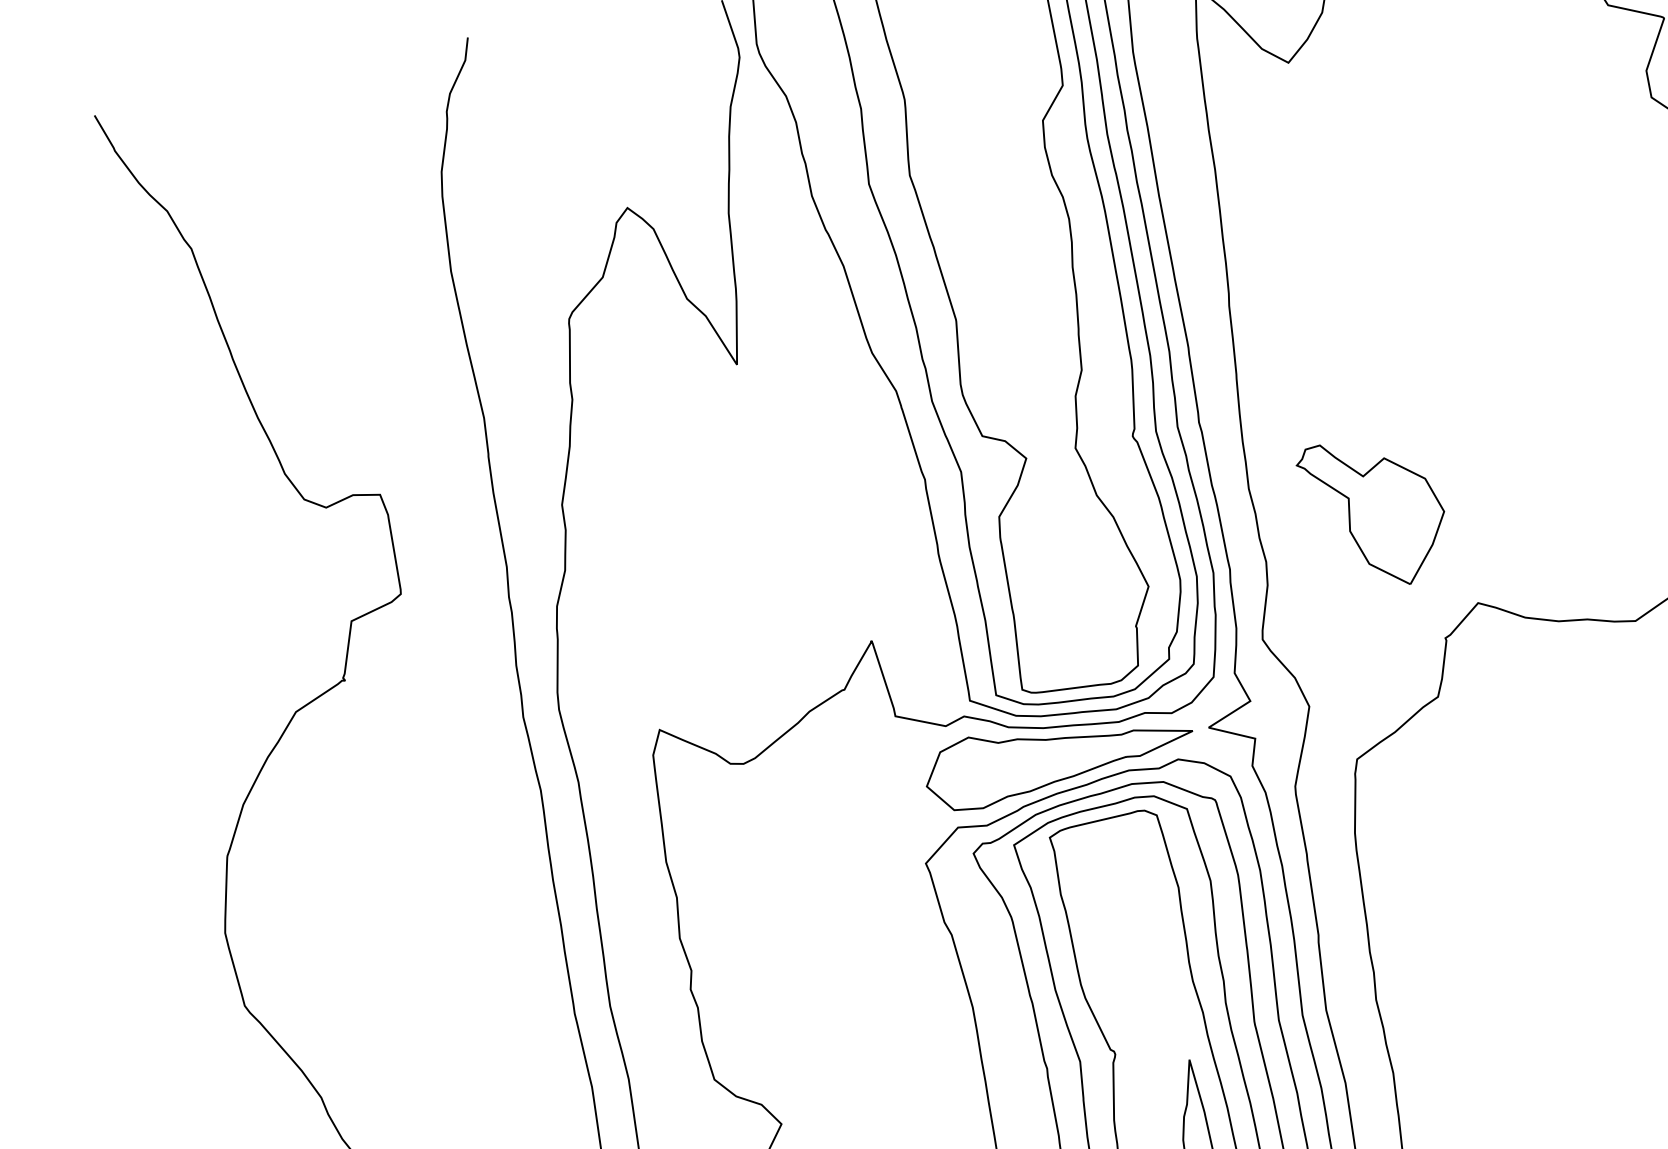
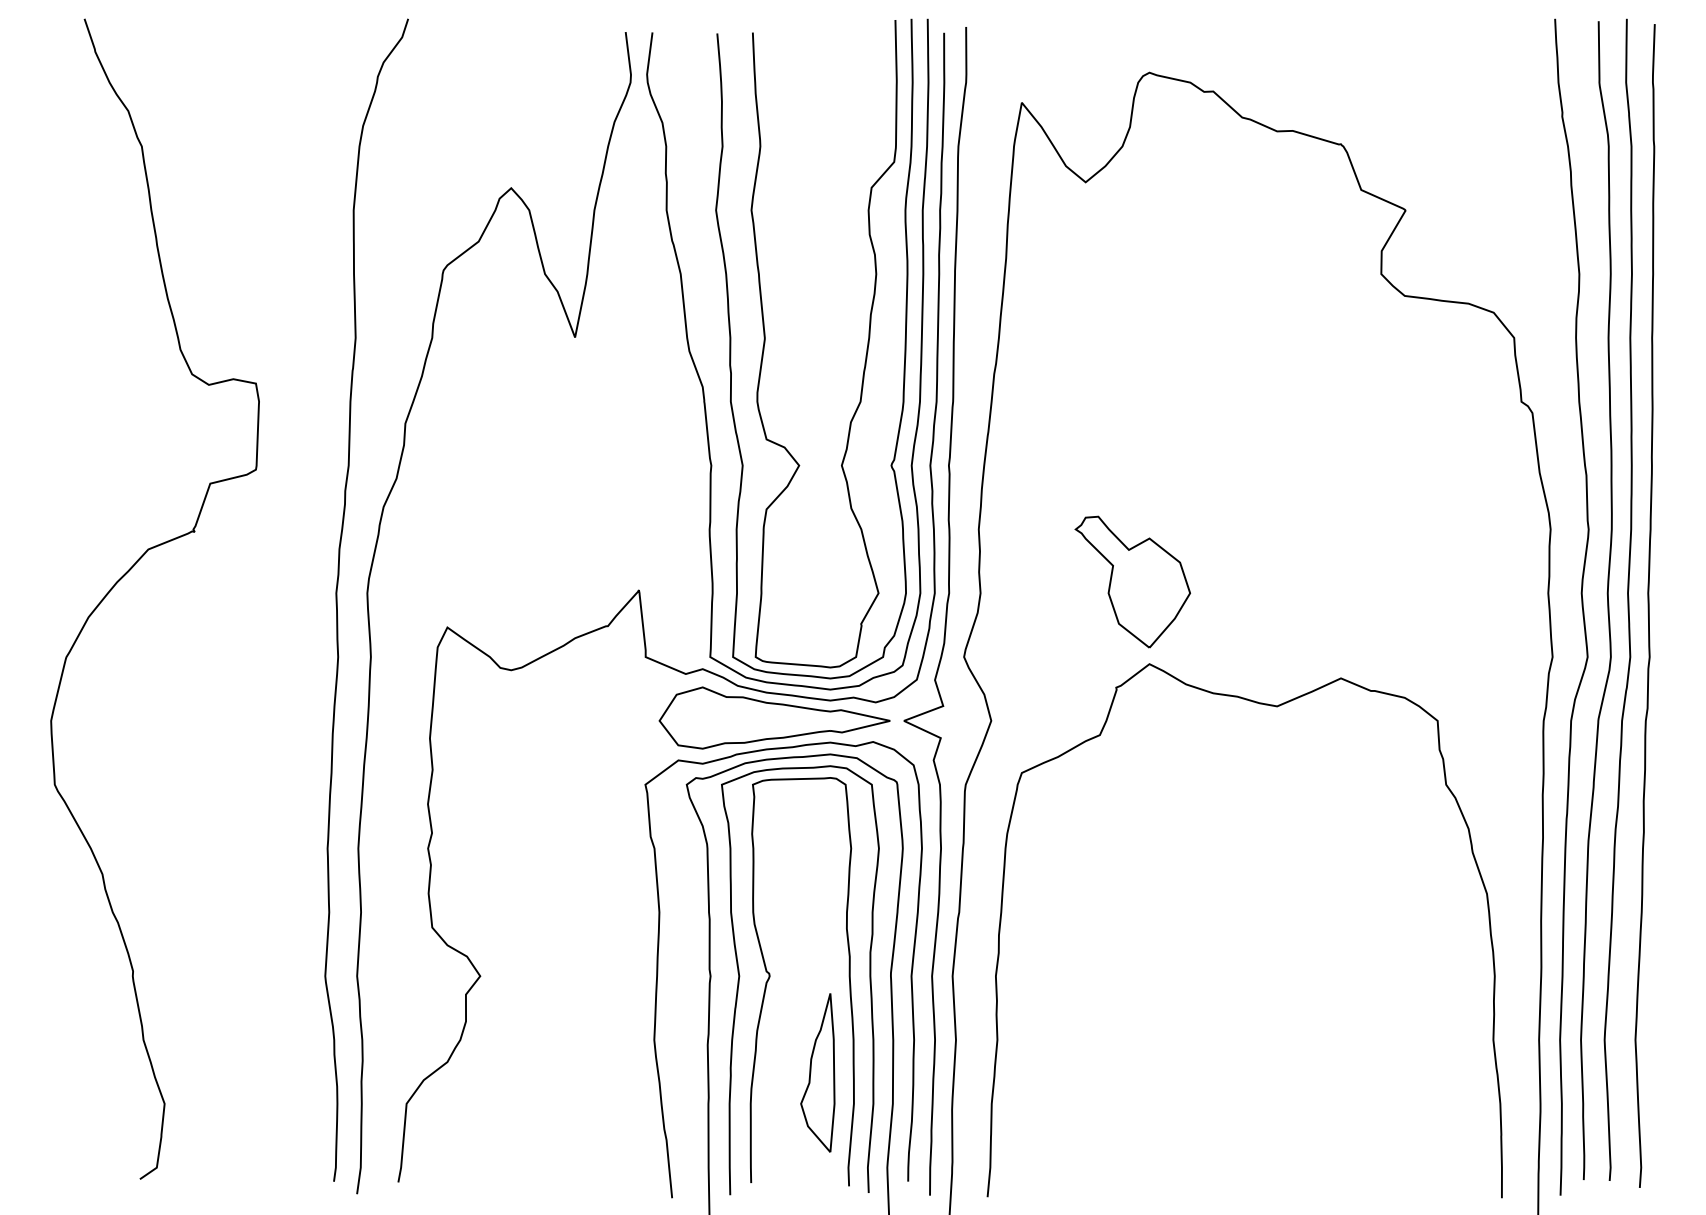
part: (1374, 511) -> (1132, 581), moved

